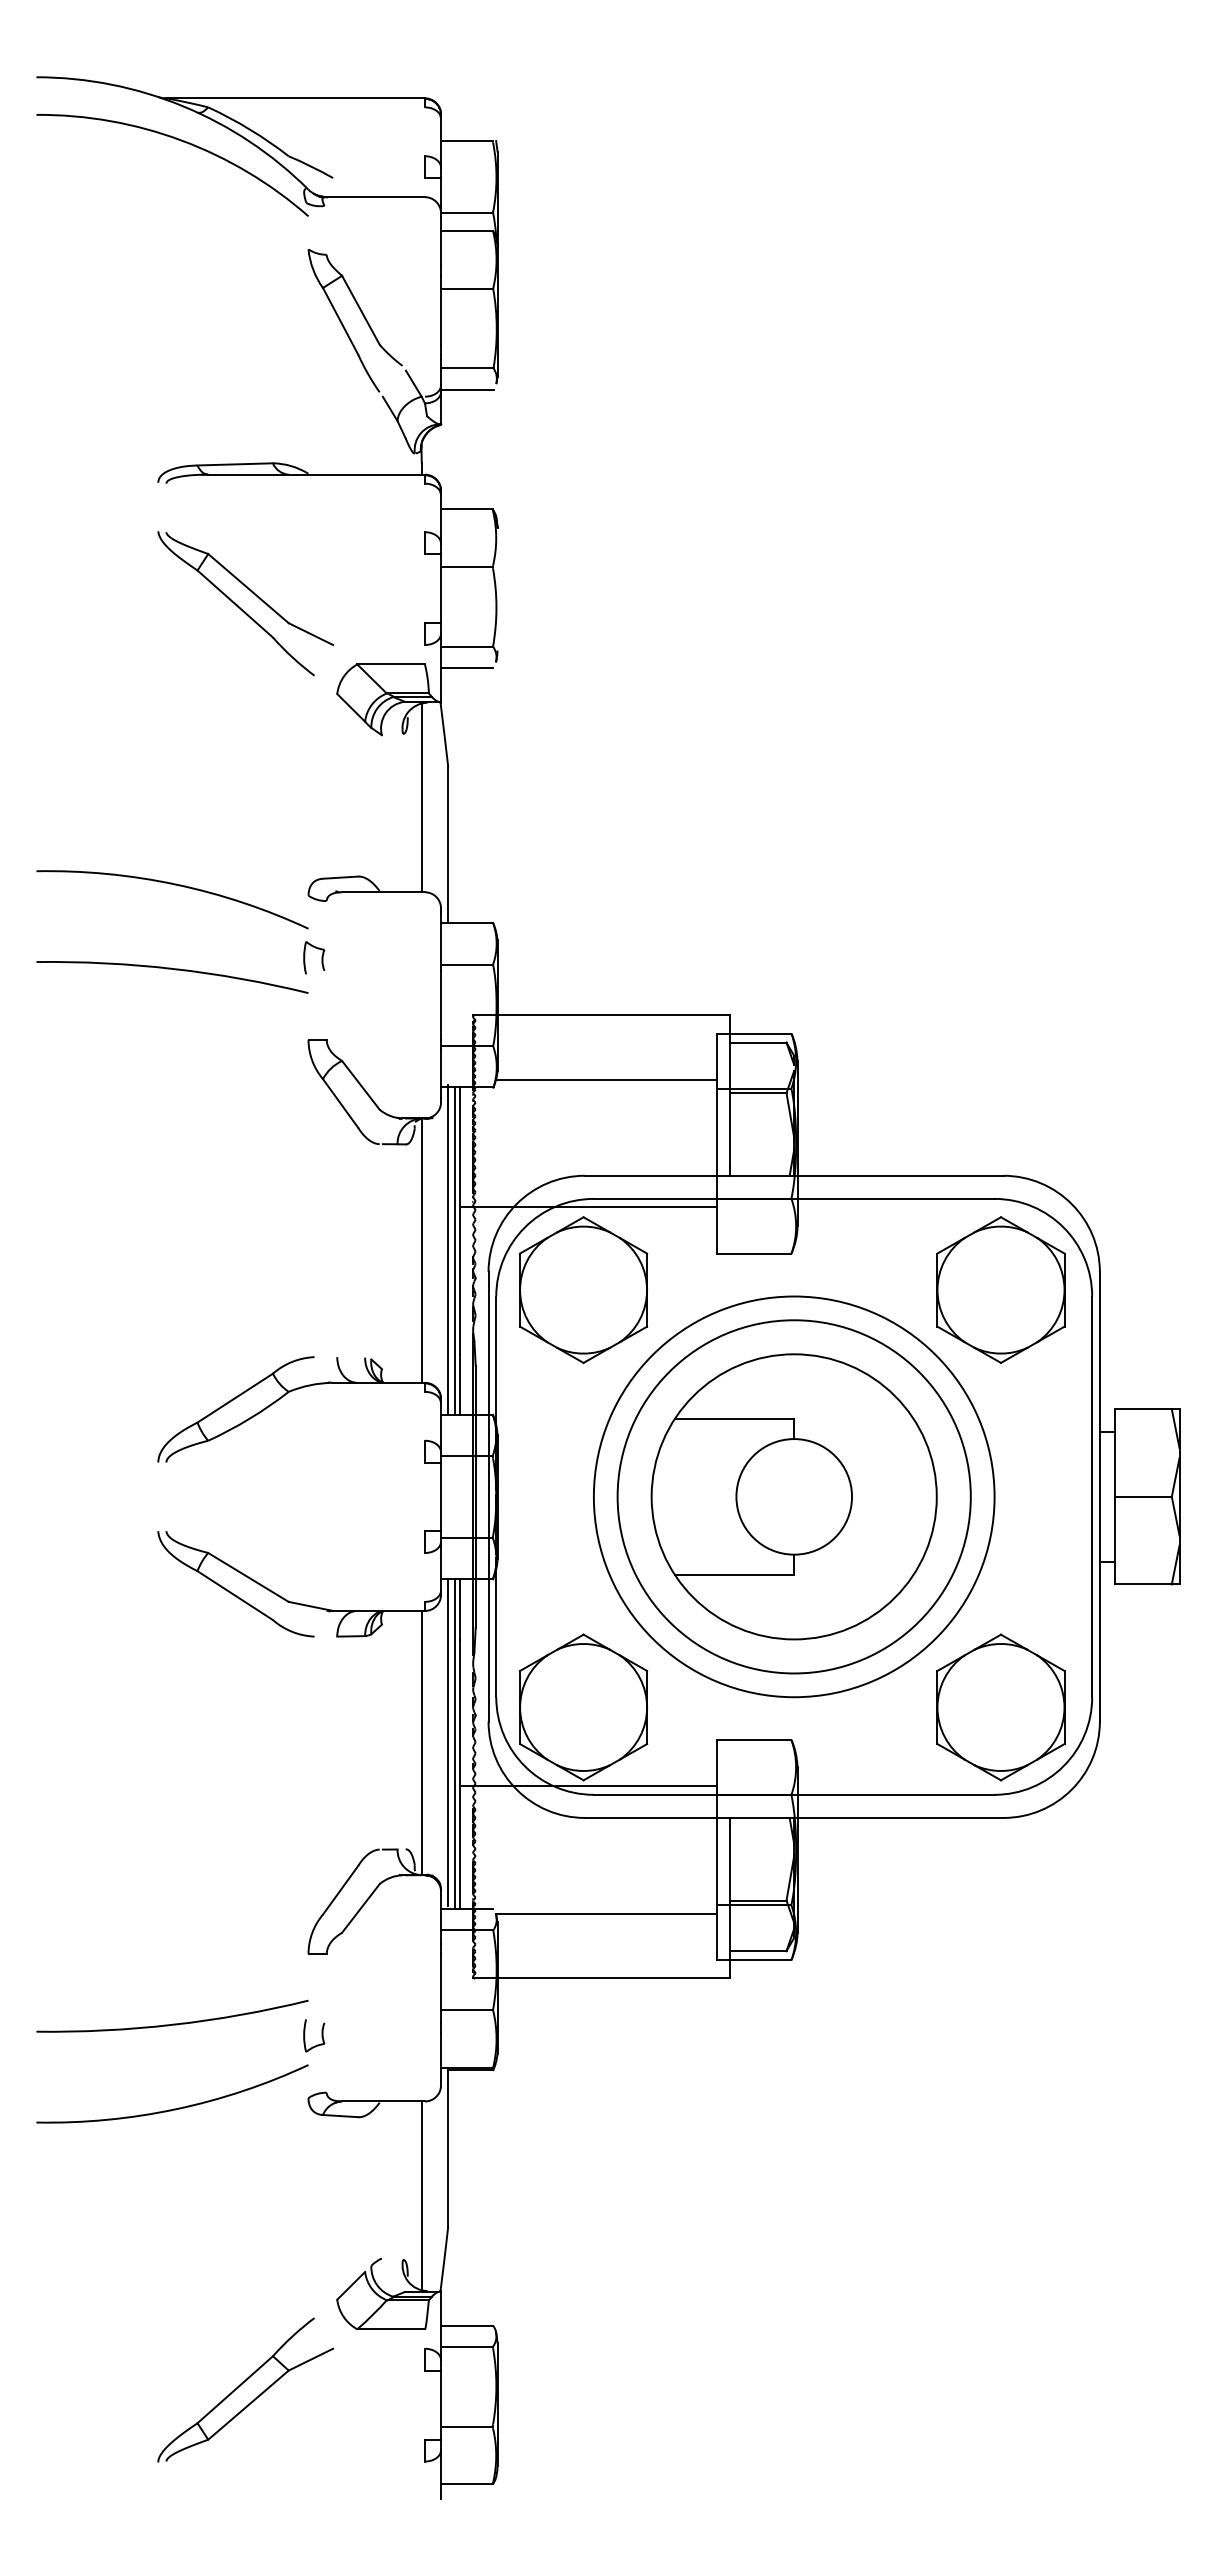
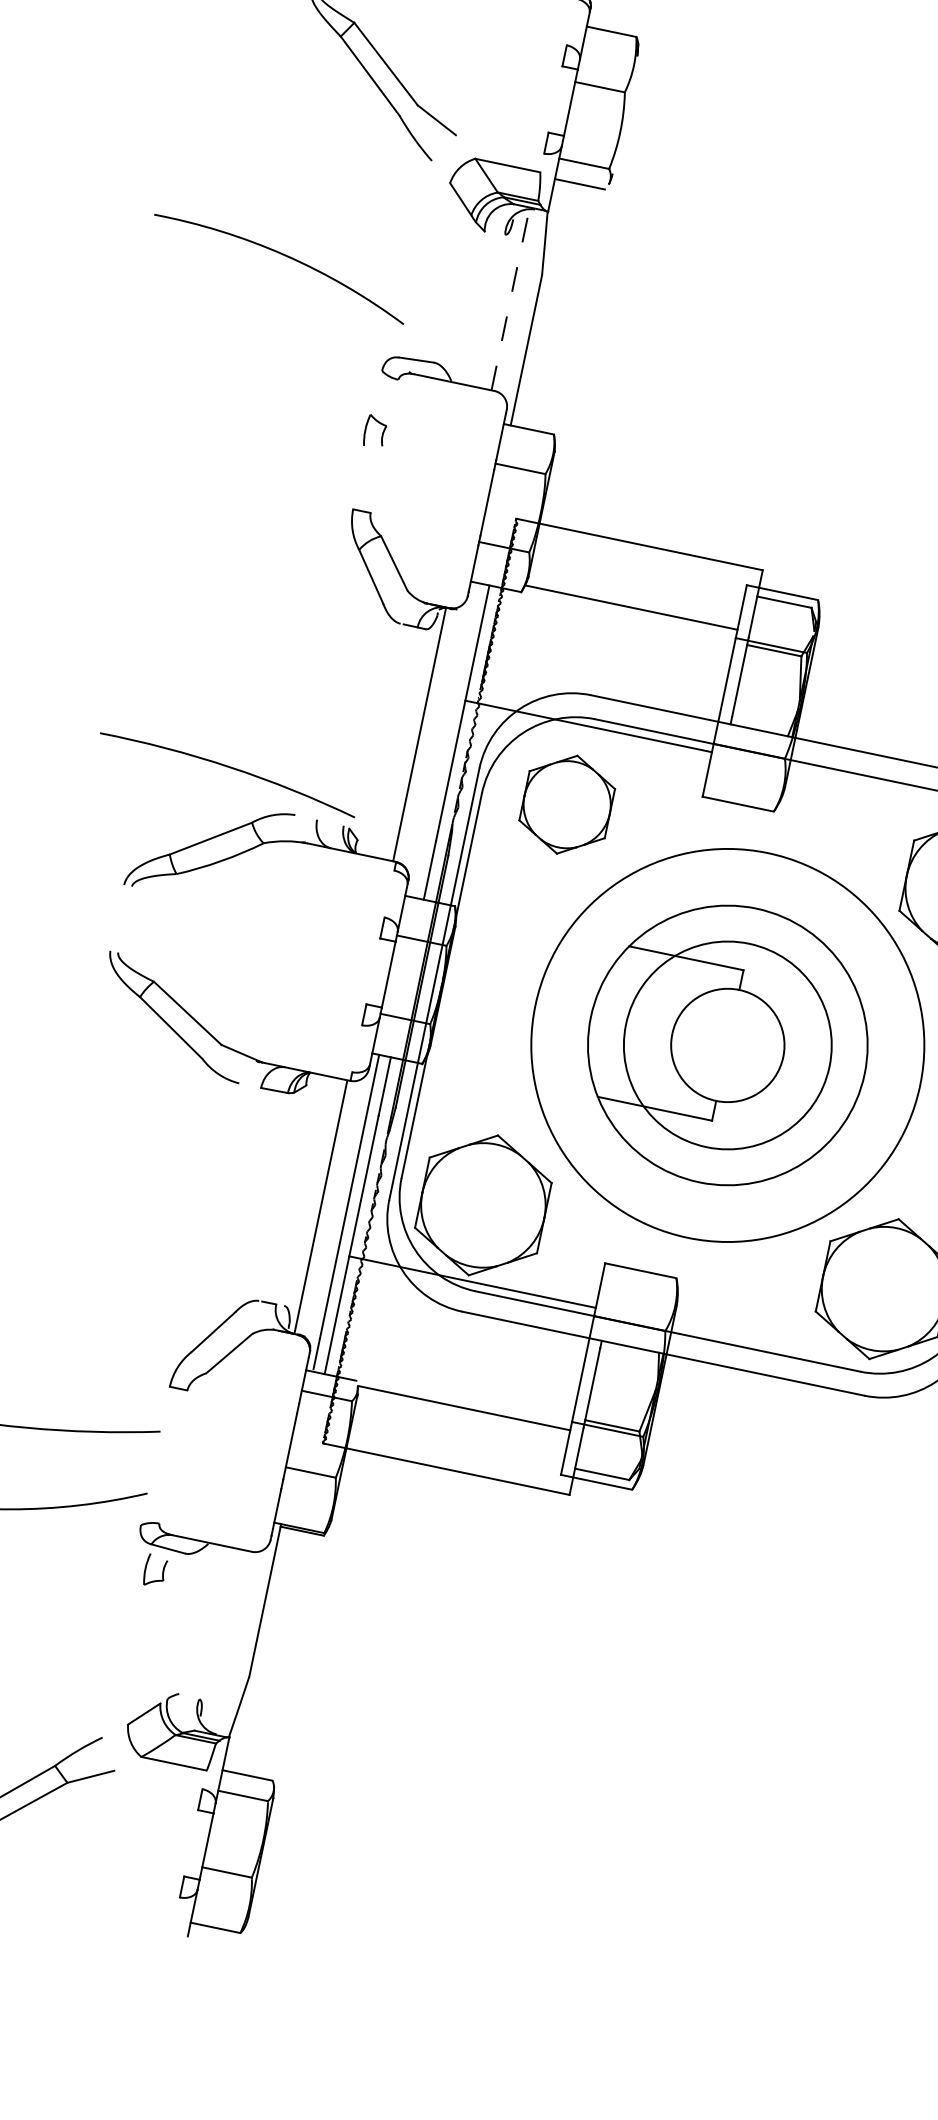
line: (421, 797) -> (510, 299), solid -> dashed
arc: (174, 885) -> (283, 256), moved
arc: (174, 970) -> (230, 768), moved
line: (448, 1249) -> (445, 738), removed
line: (455, 1250) -> (452, 741), removed
part: (583, 1289) -> (567, 804), size x0.7
circle: (793, 1496) -> (727, 1044), size x0.6
line: (455, 1743) -> (353, 1214), removed
part: (321, 2035) -> (162, 1572), moved
line: (421, 2196) -> (229, 1642), removed

